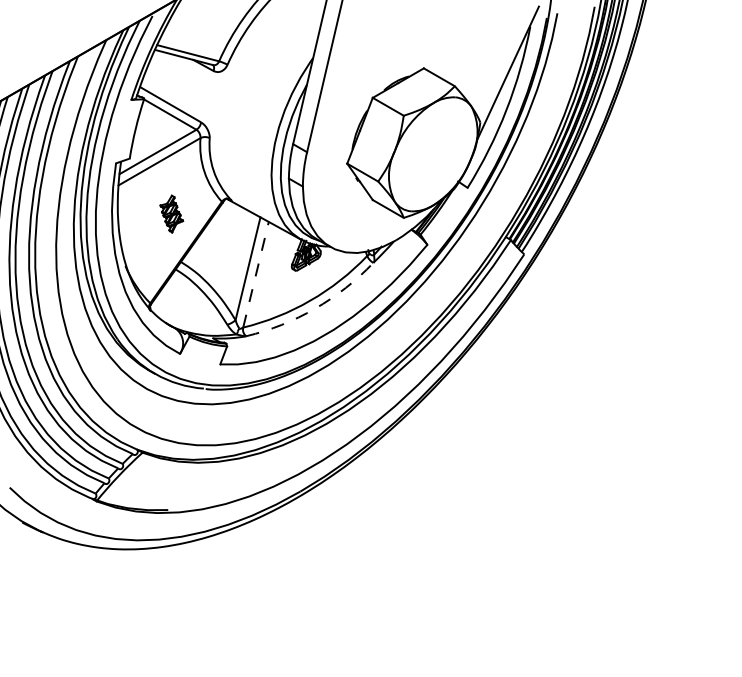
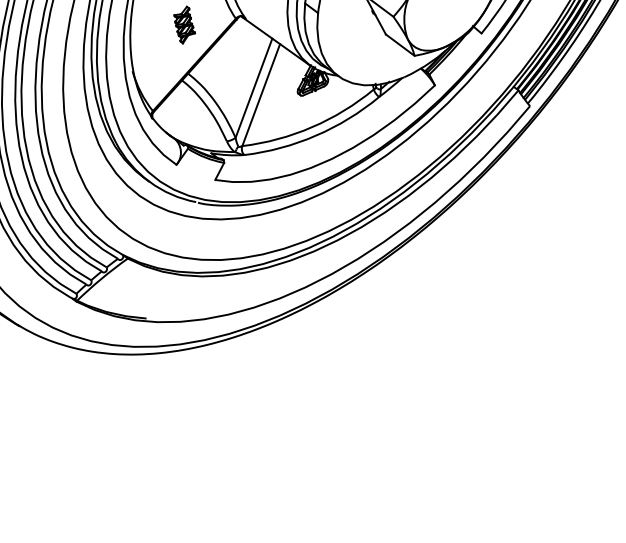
line: (256, 274) -> (261, 94), dashed -> solid
arc: (315, 308) -> (316, 135), dashed -> solid

